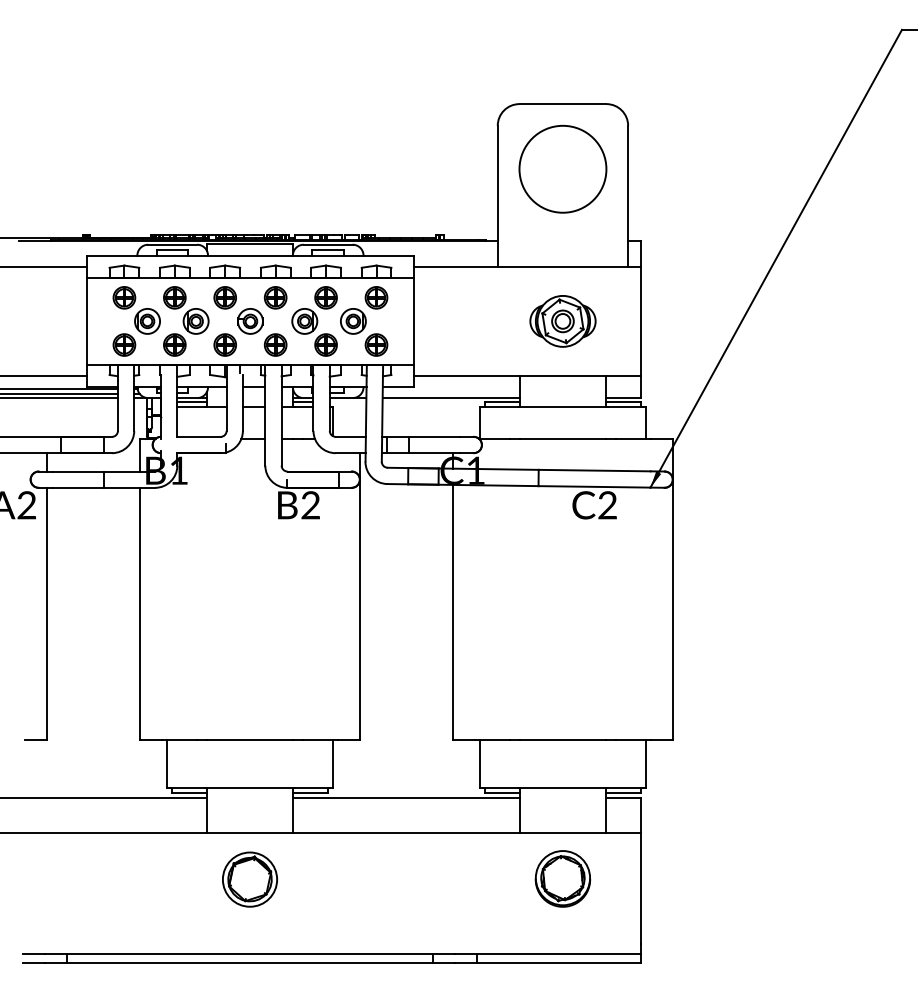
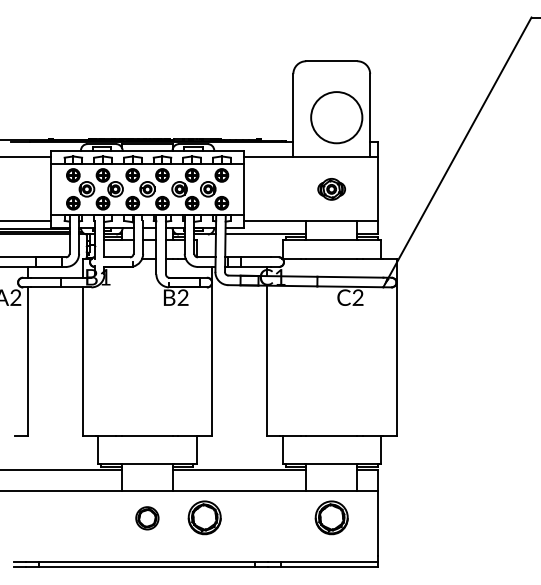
circle: (562, 168) -> (336, 117), moved
part: (562, 321) -> (331, 189), size x0.7
part: (346, 878) -> (204, 517), added
part: (250, 880) -> (147, 518), size x0.7

